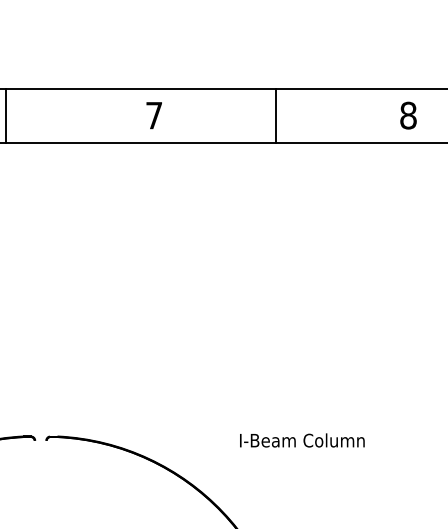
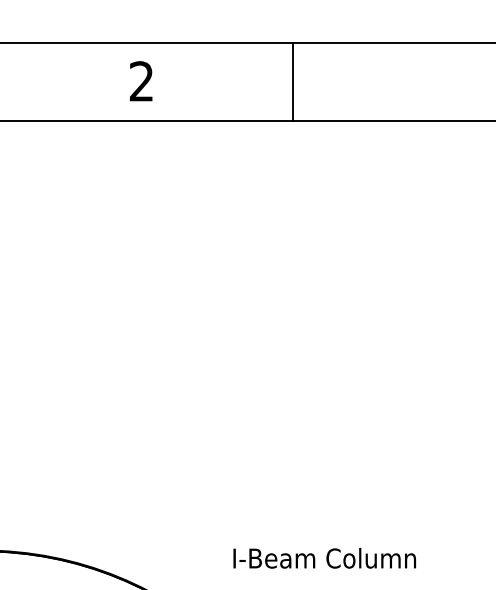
text: (153, 115) -> (140, 81), 7 -> 2
line: (275, 115) -> (292, 81), moved
text: (302, 440) -> (324, 558), moved

